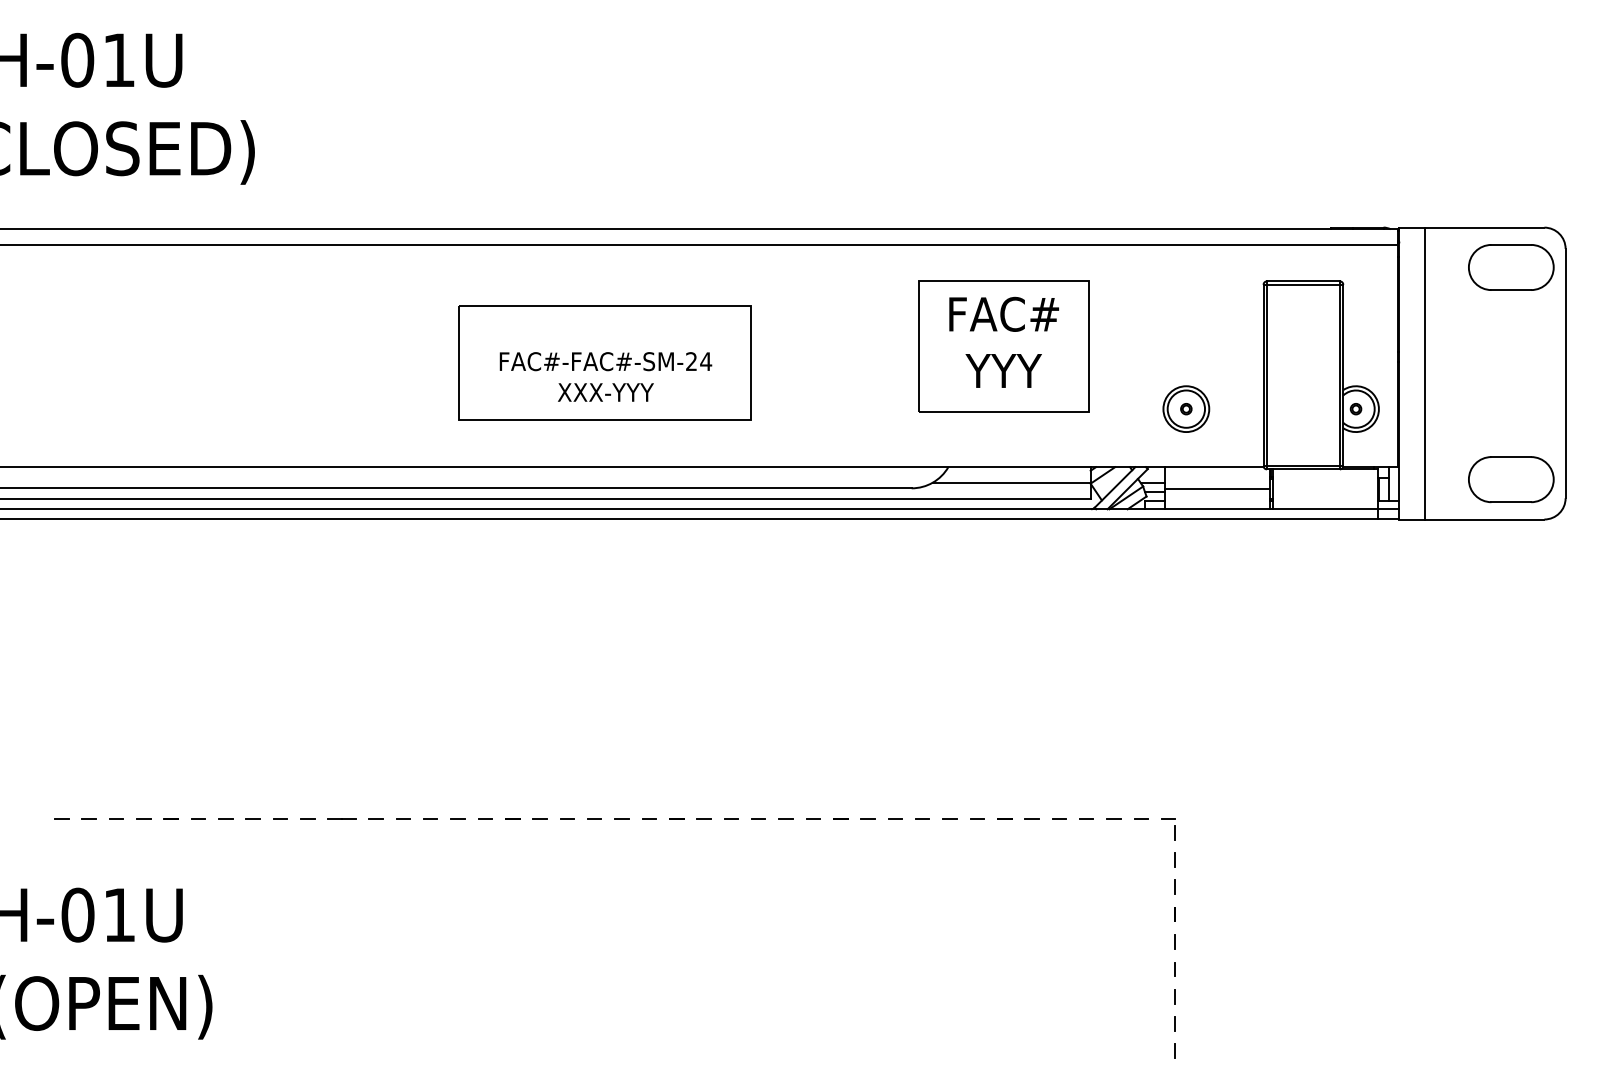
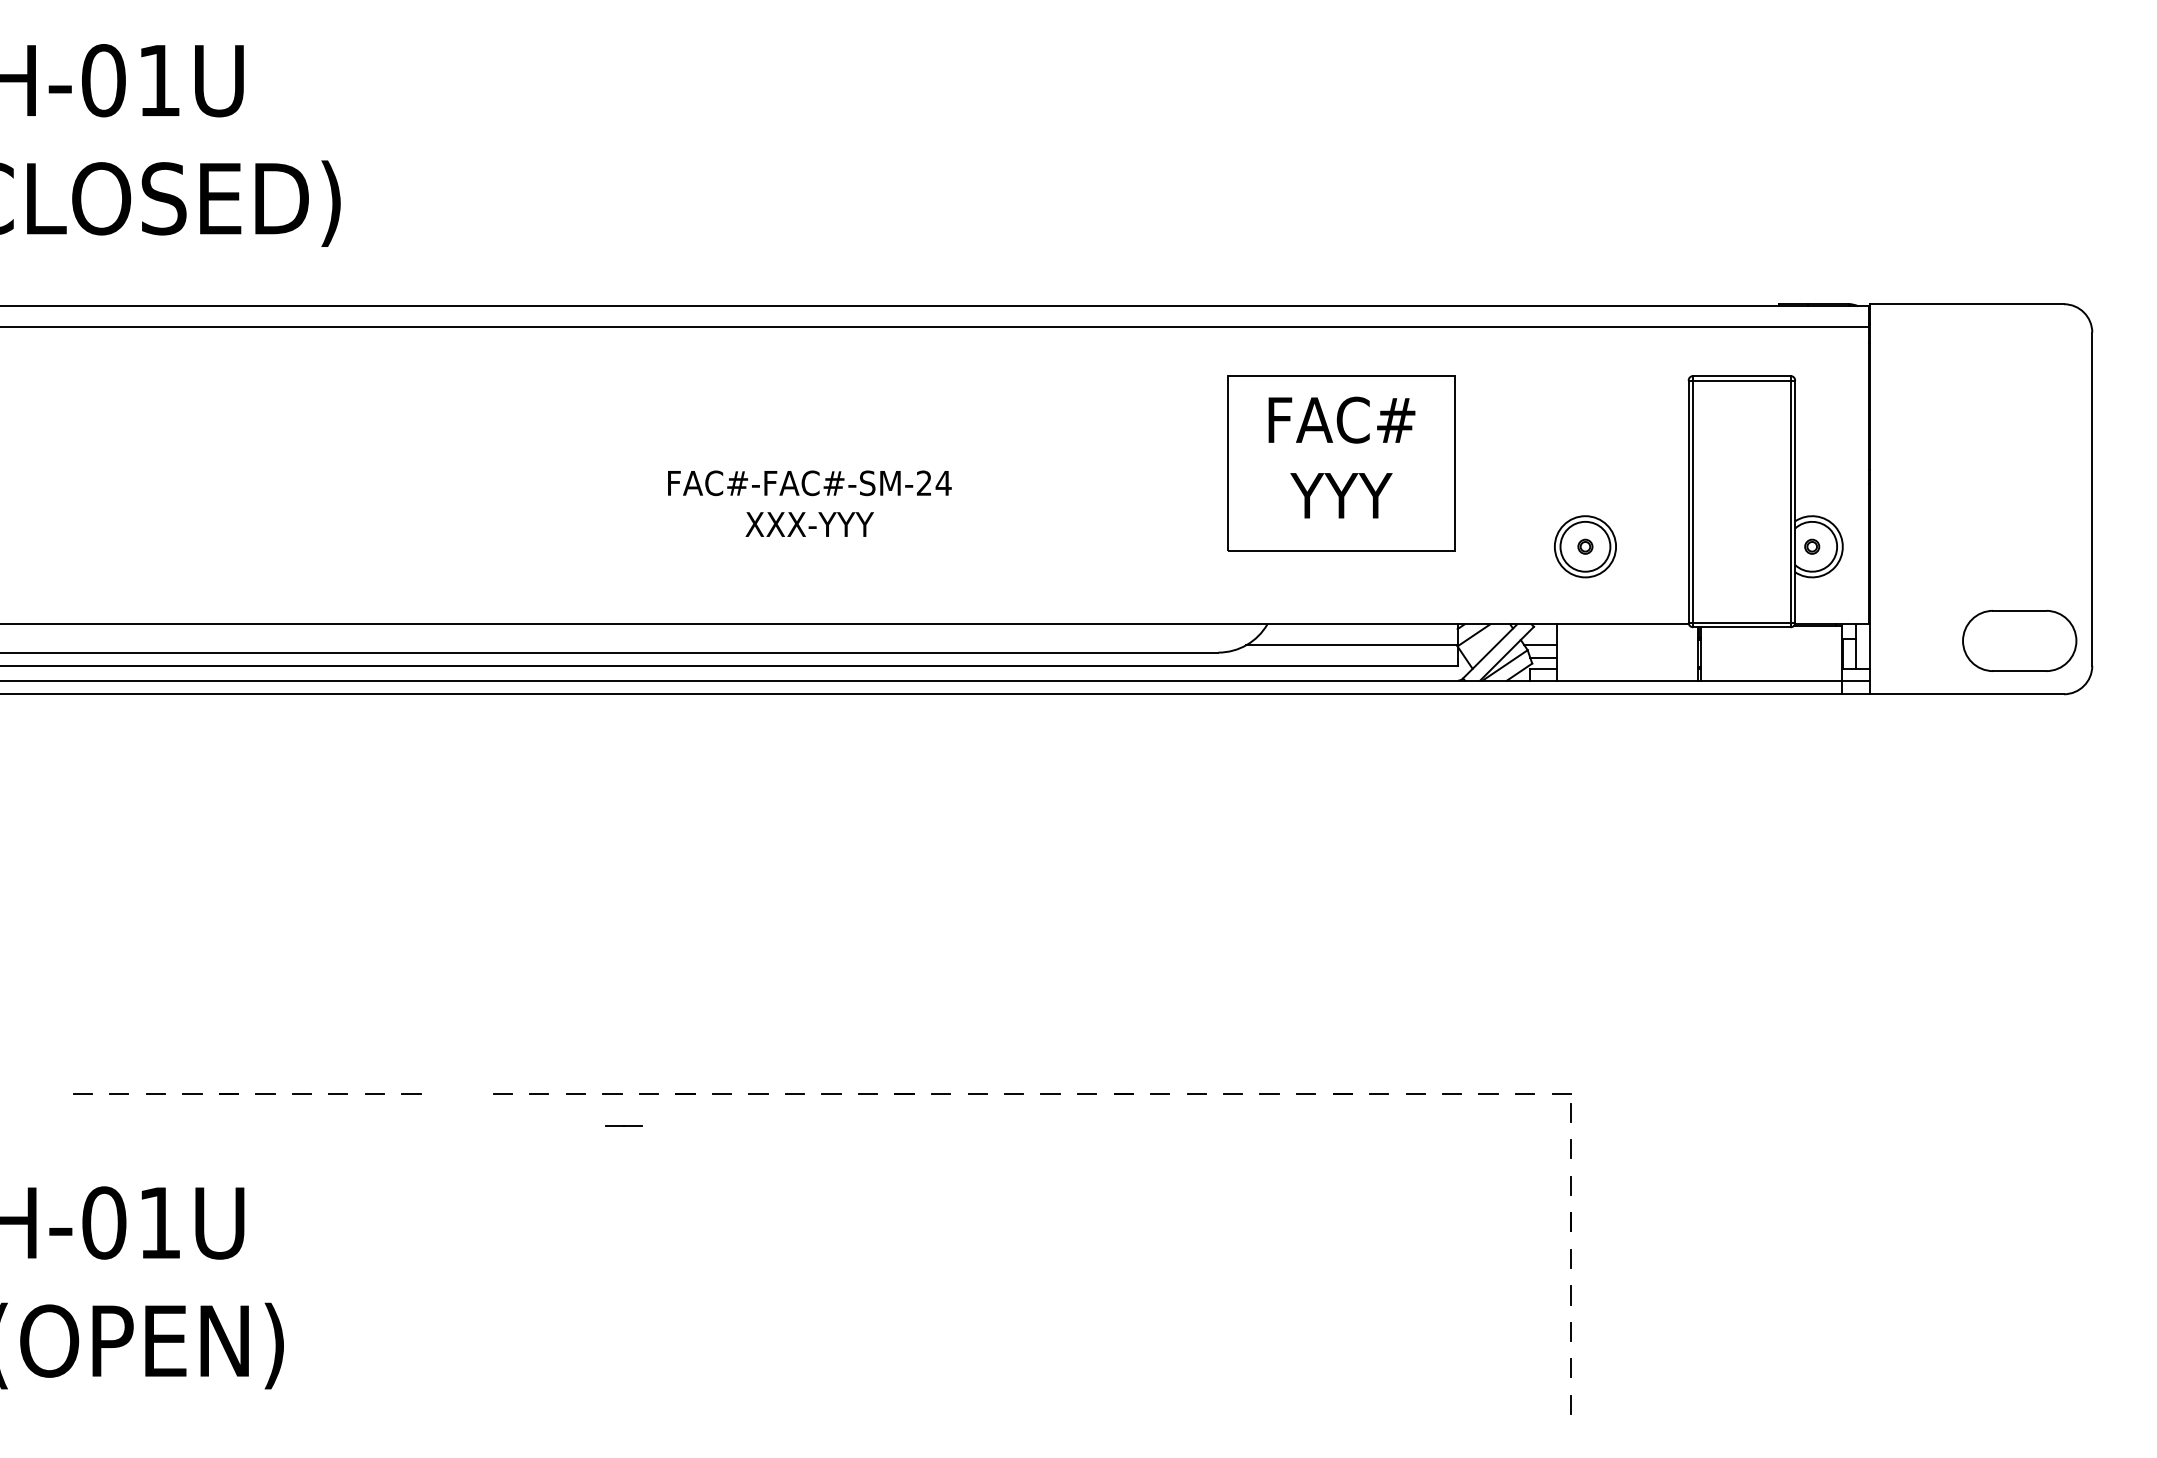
part: (1511, 267) -> (2019, 357), removed
part: (604, 362) -> (808, 484), removed
line: (1425, 373) -> (1904, 499), removed
line: (1217, 489) -> (1627, 653), removed
line: (341, 818) -> (623, 1125), moved

